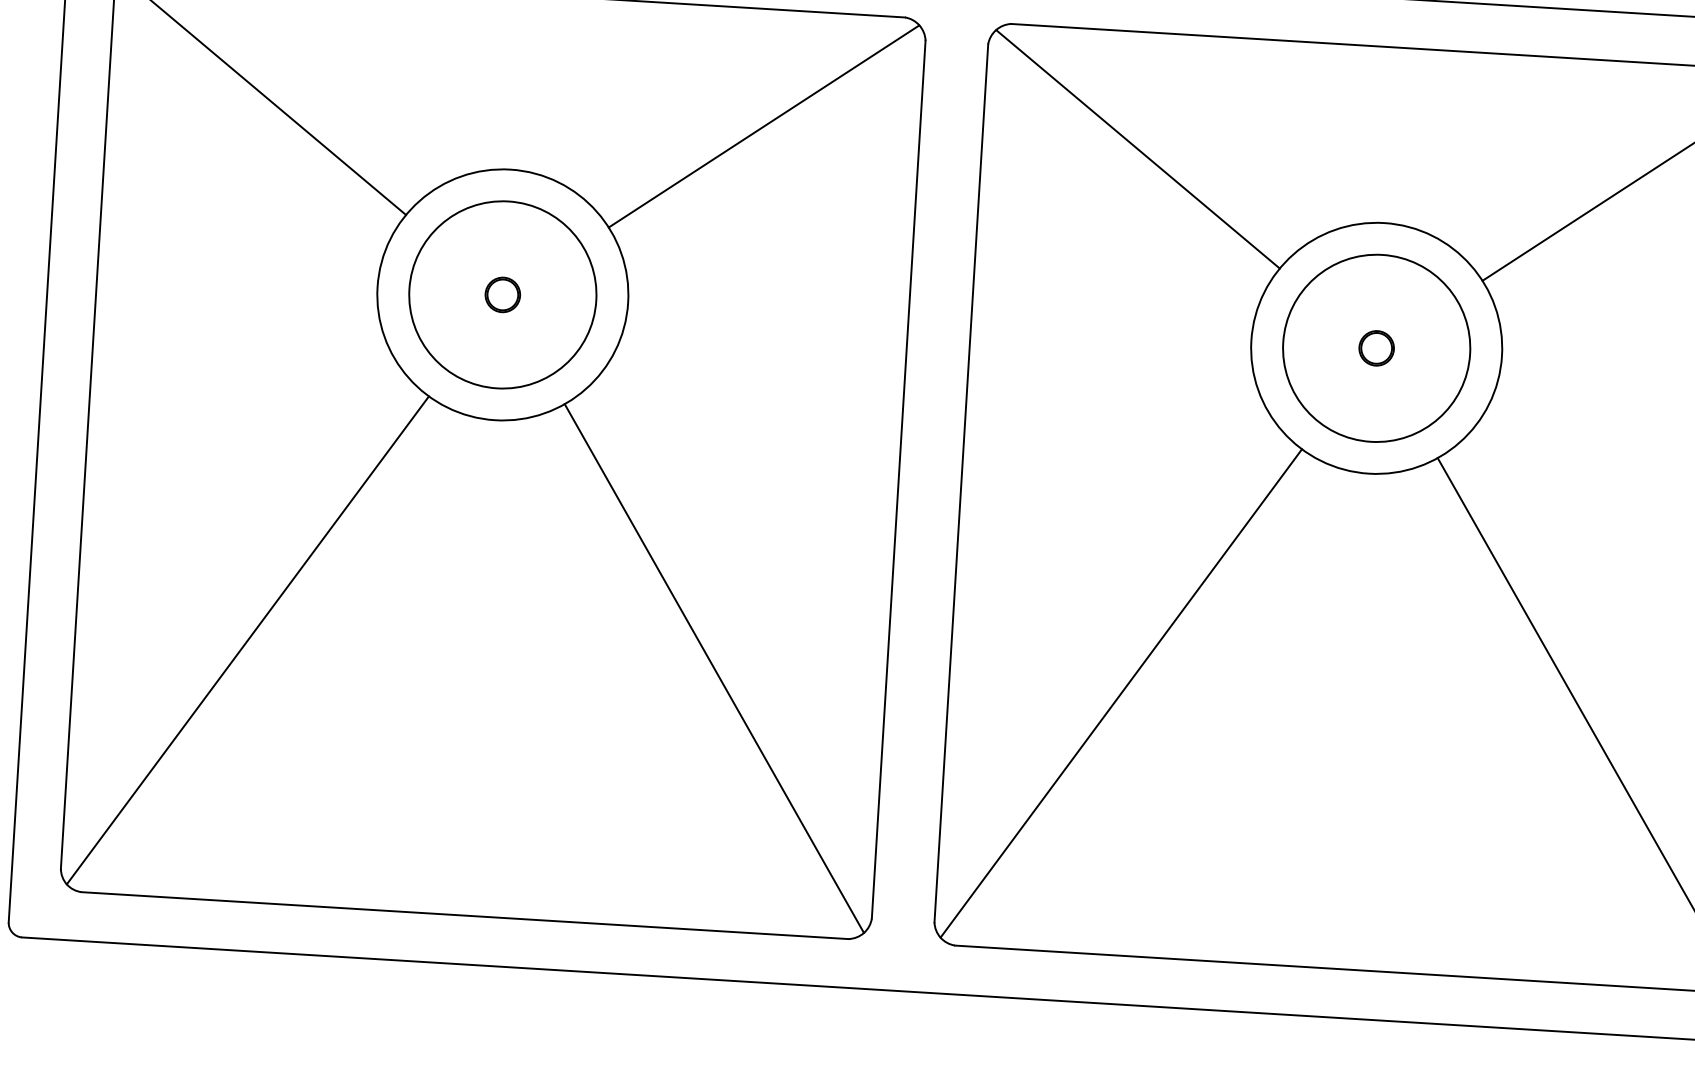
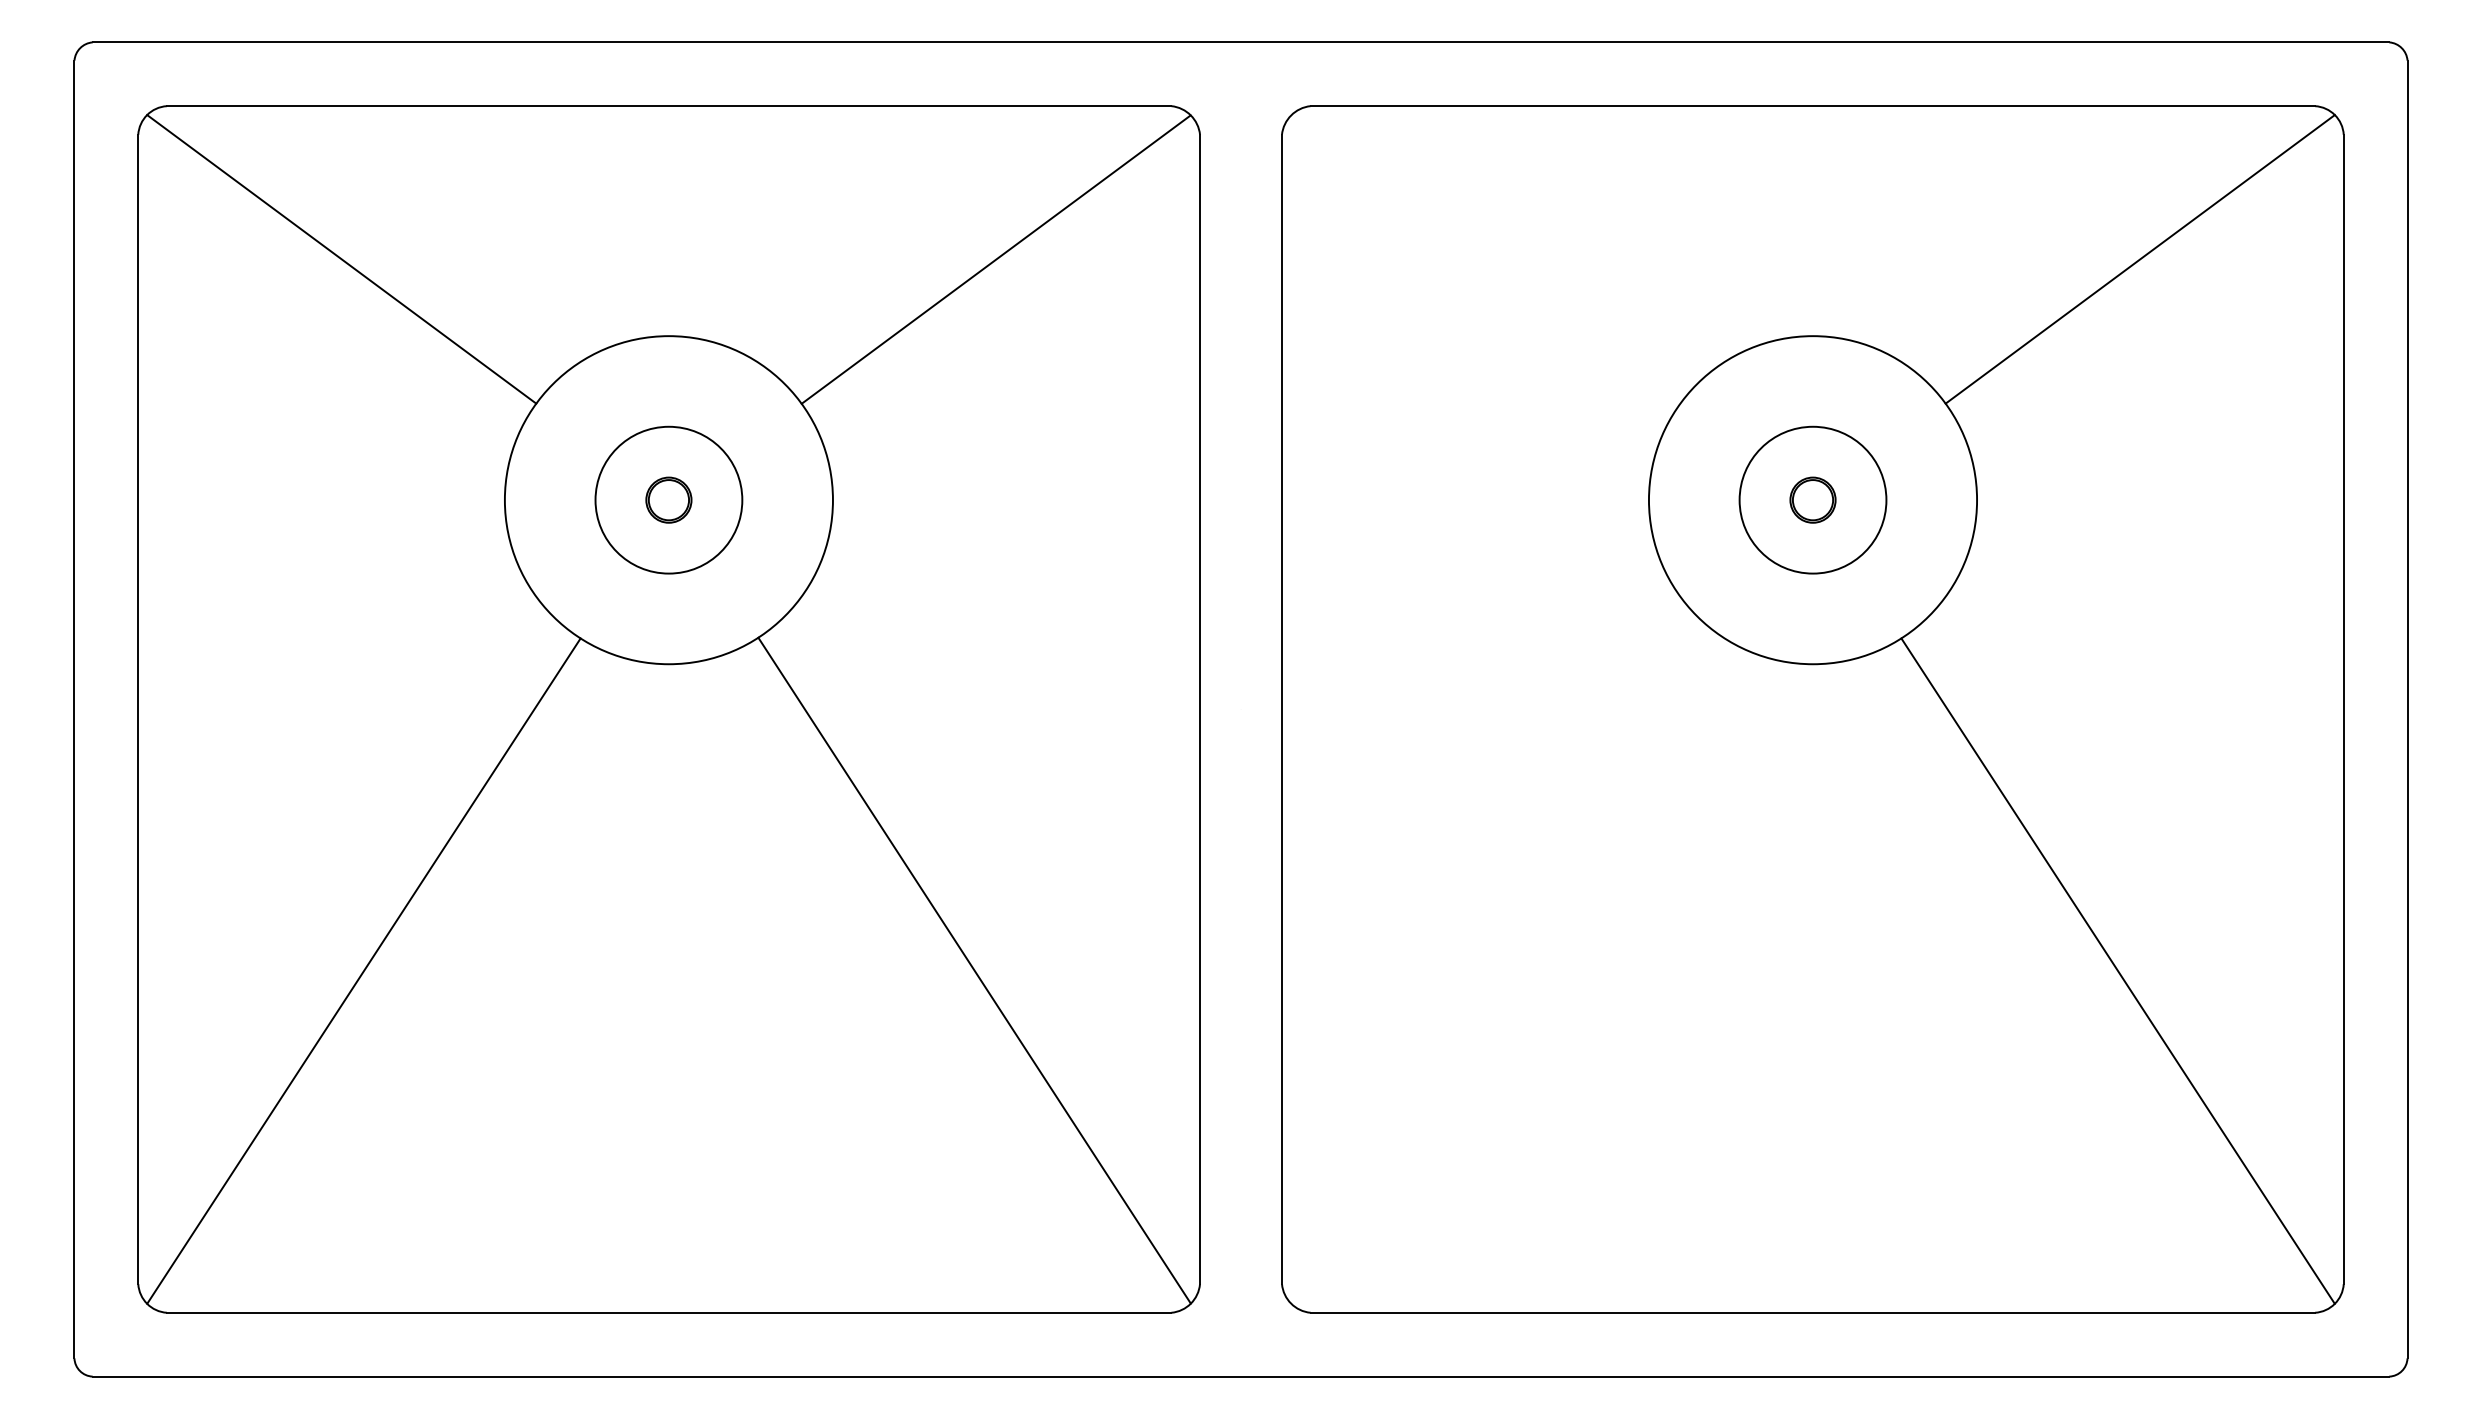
line: (1137, 149) -> (1485, 259), removed
circle: (502, 294) -> (668, 499), size x0.6
circle: (1376, 347) -> (1812, 499), size x0.6
line: (1121, 693) -> (1507, 970), removed

